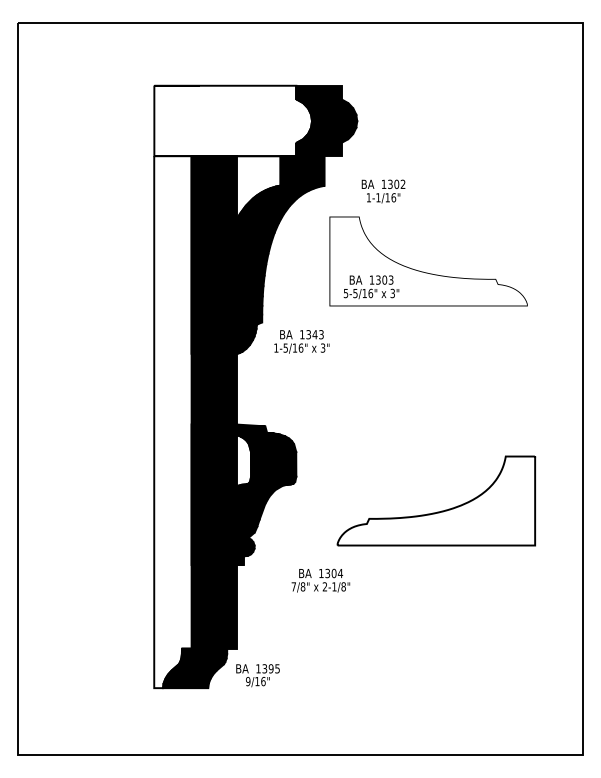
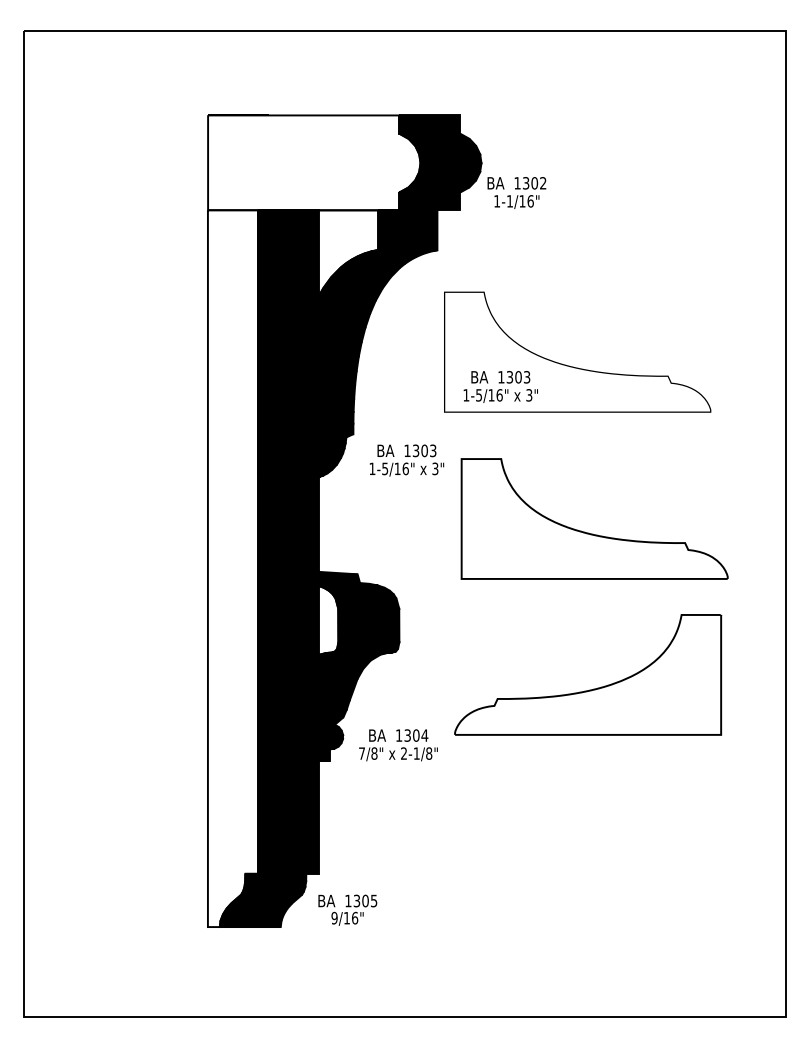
text: (383, 191) -> (516, 192), moved
text: (346, 293) -> (466, 395), 5-5/16" -> 1-5/16"
text: (314, 334) -> (424, 450), 1343 -> 1303
part: (439, 396) -> (592, 533), added
text: (320, 580) -> (398, 745), moved
text: (271, 669) -> (365, 901), 1395 -> 1305

